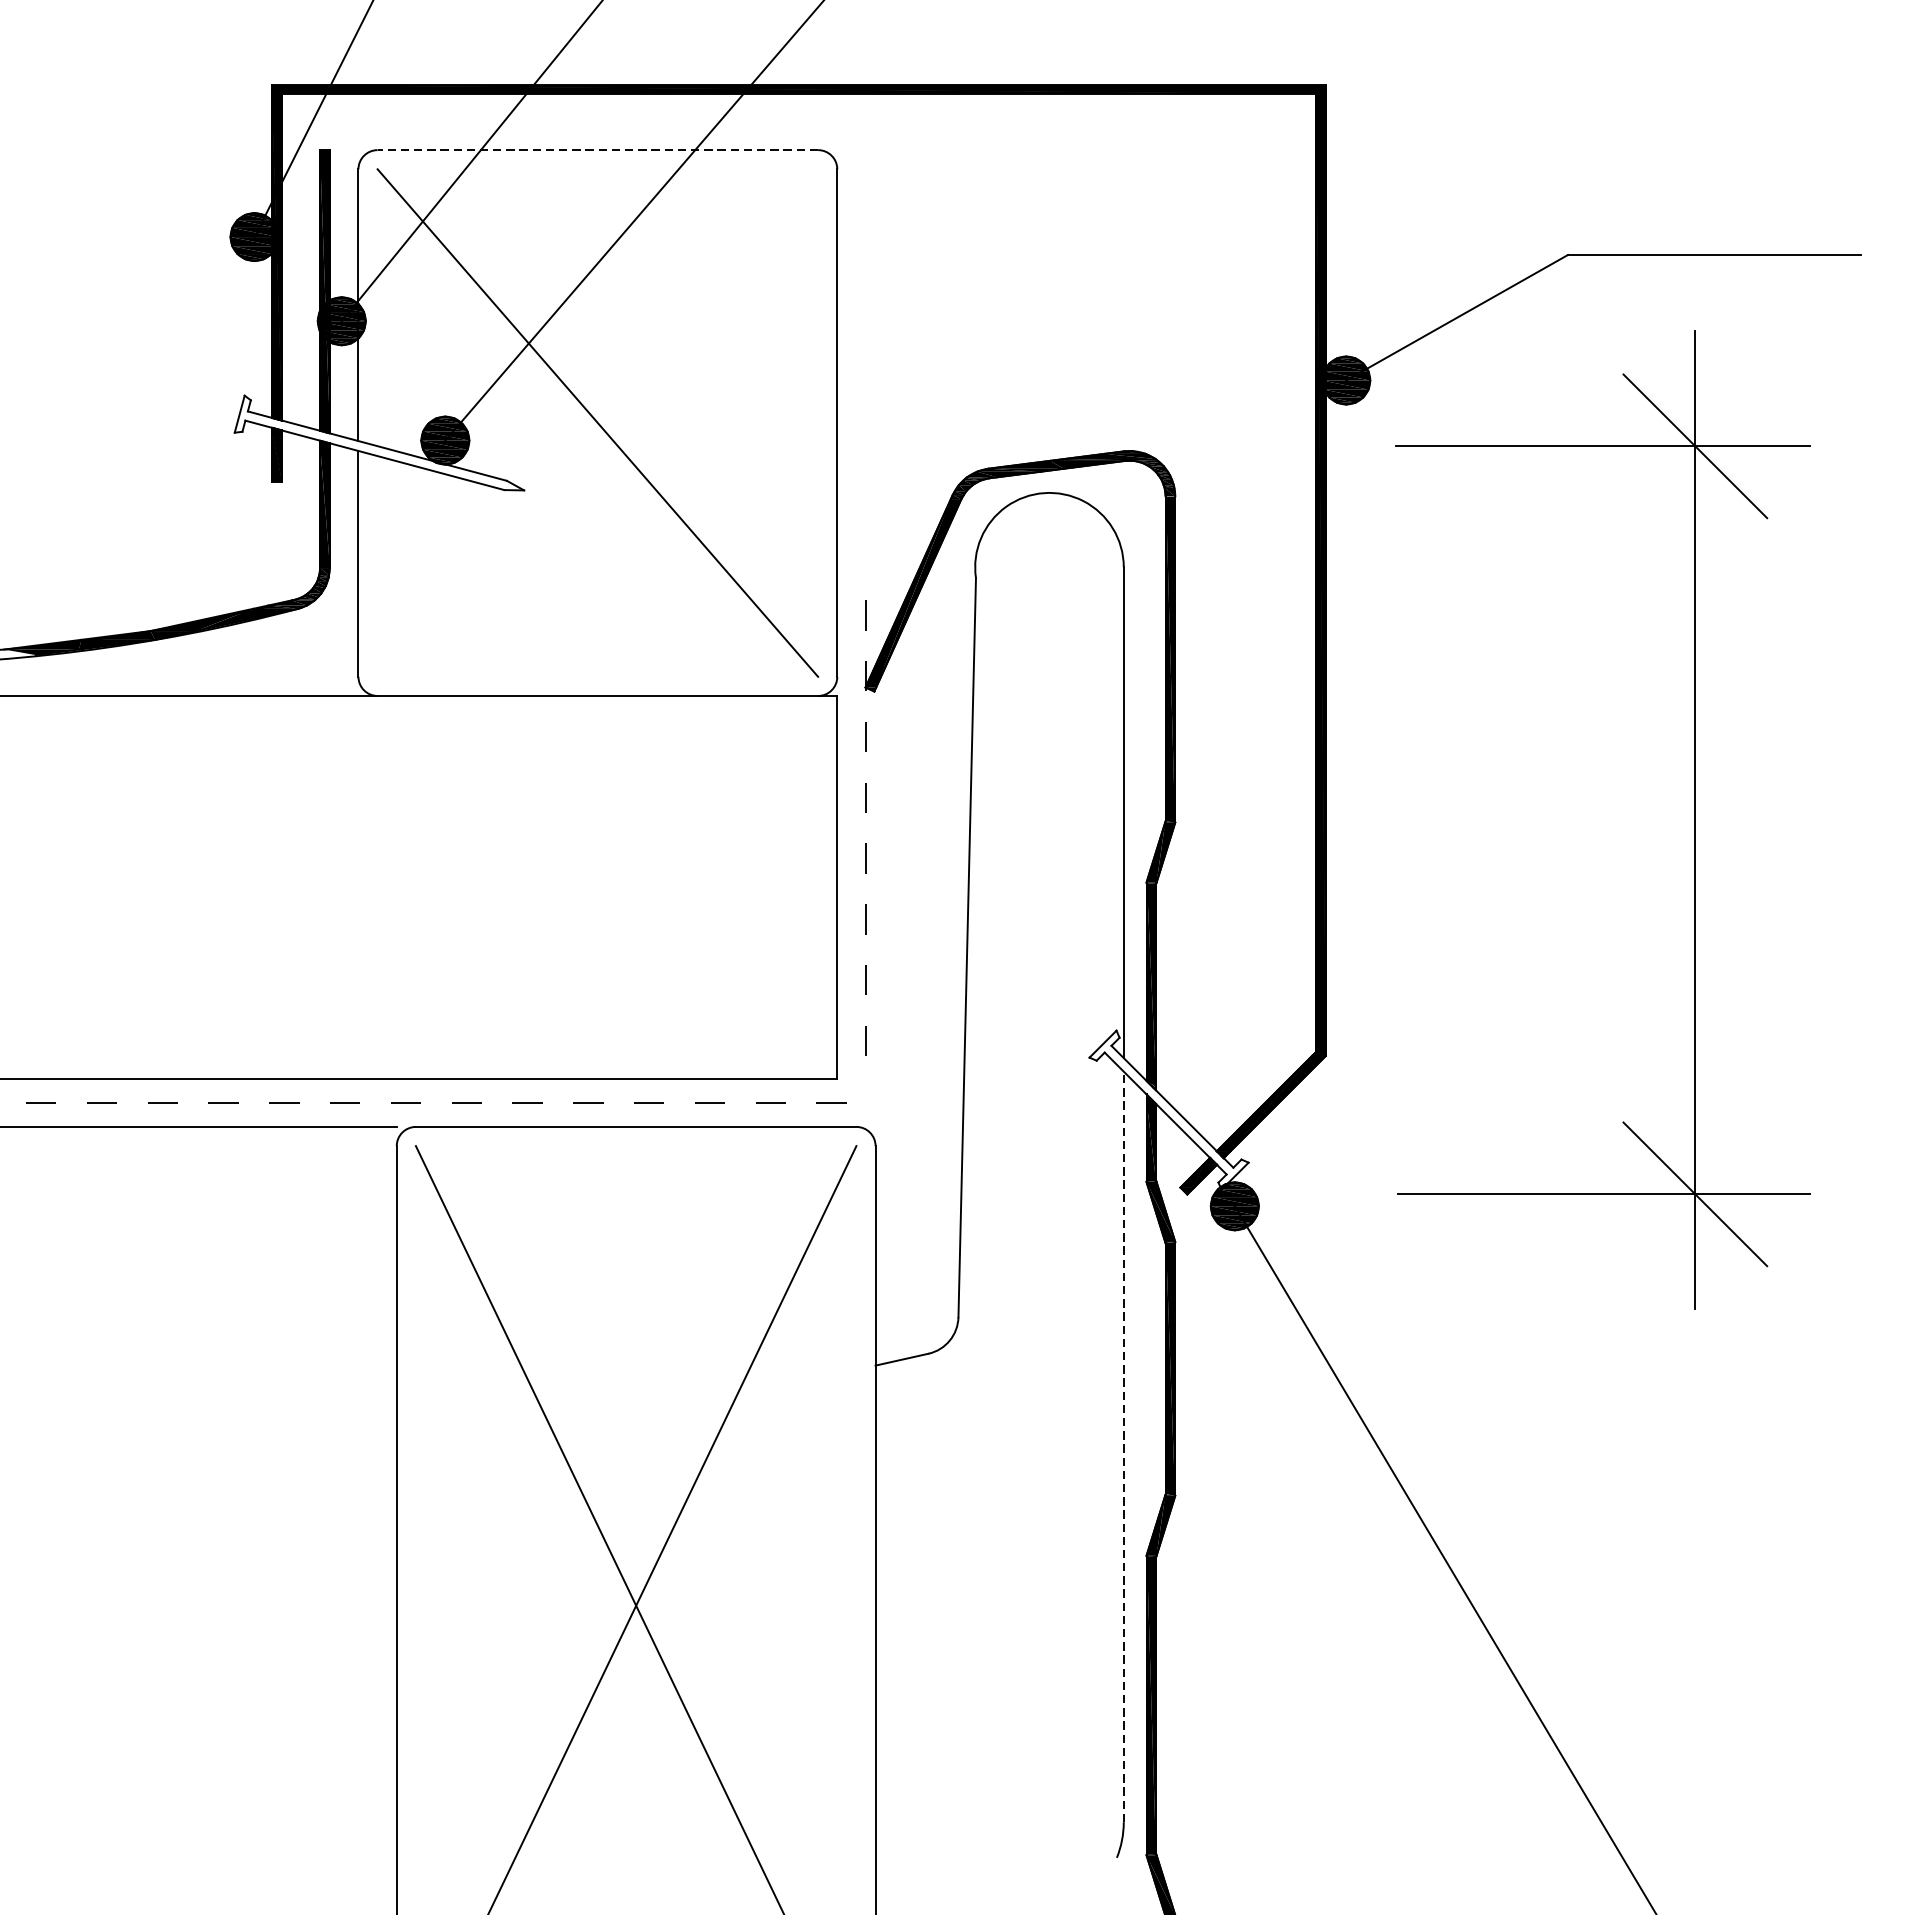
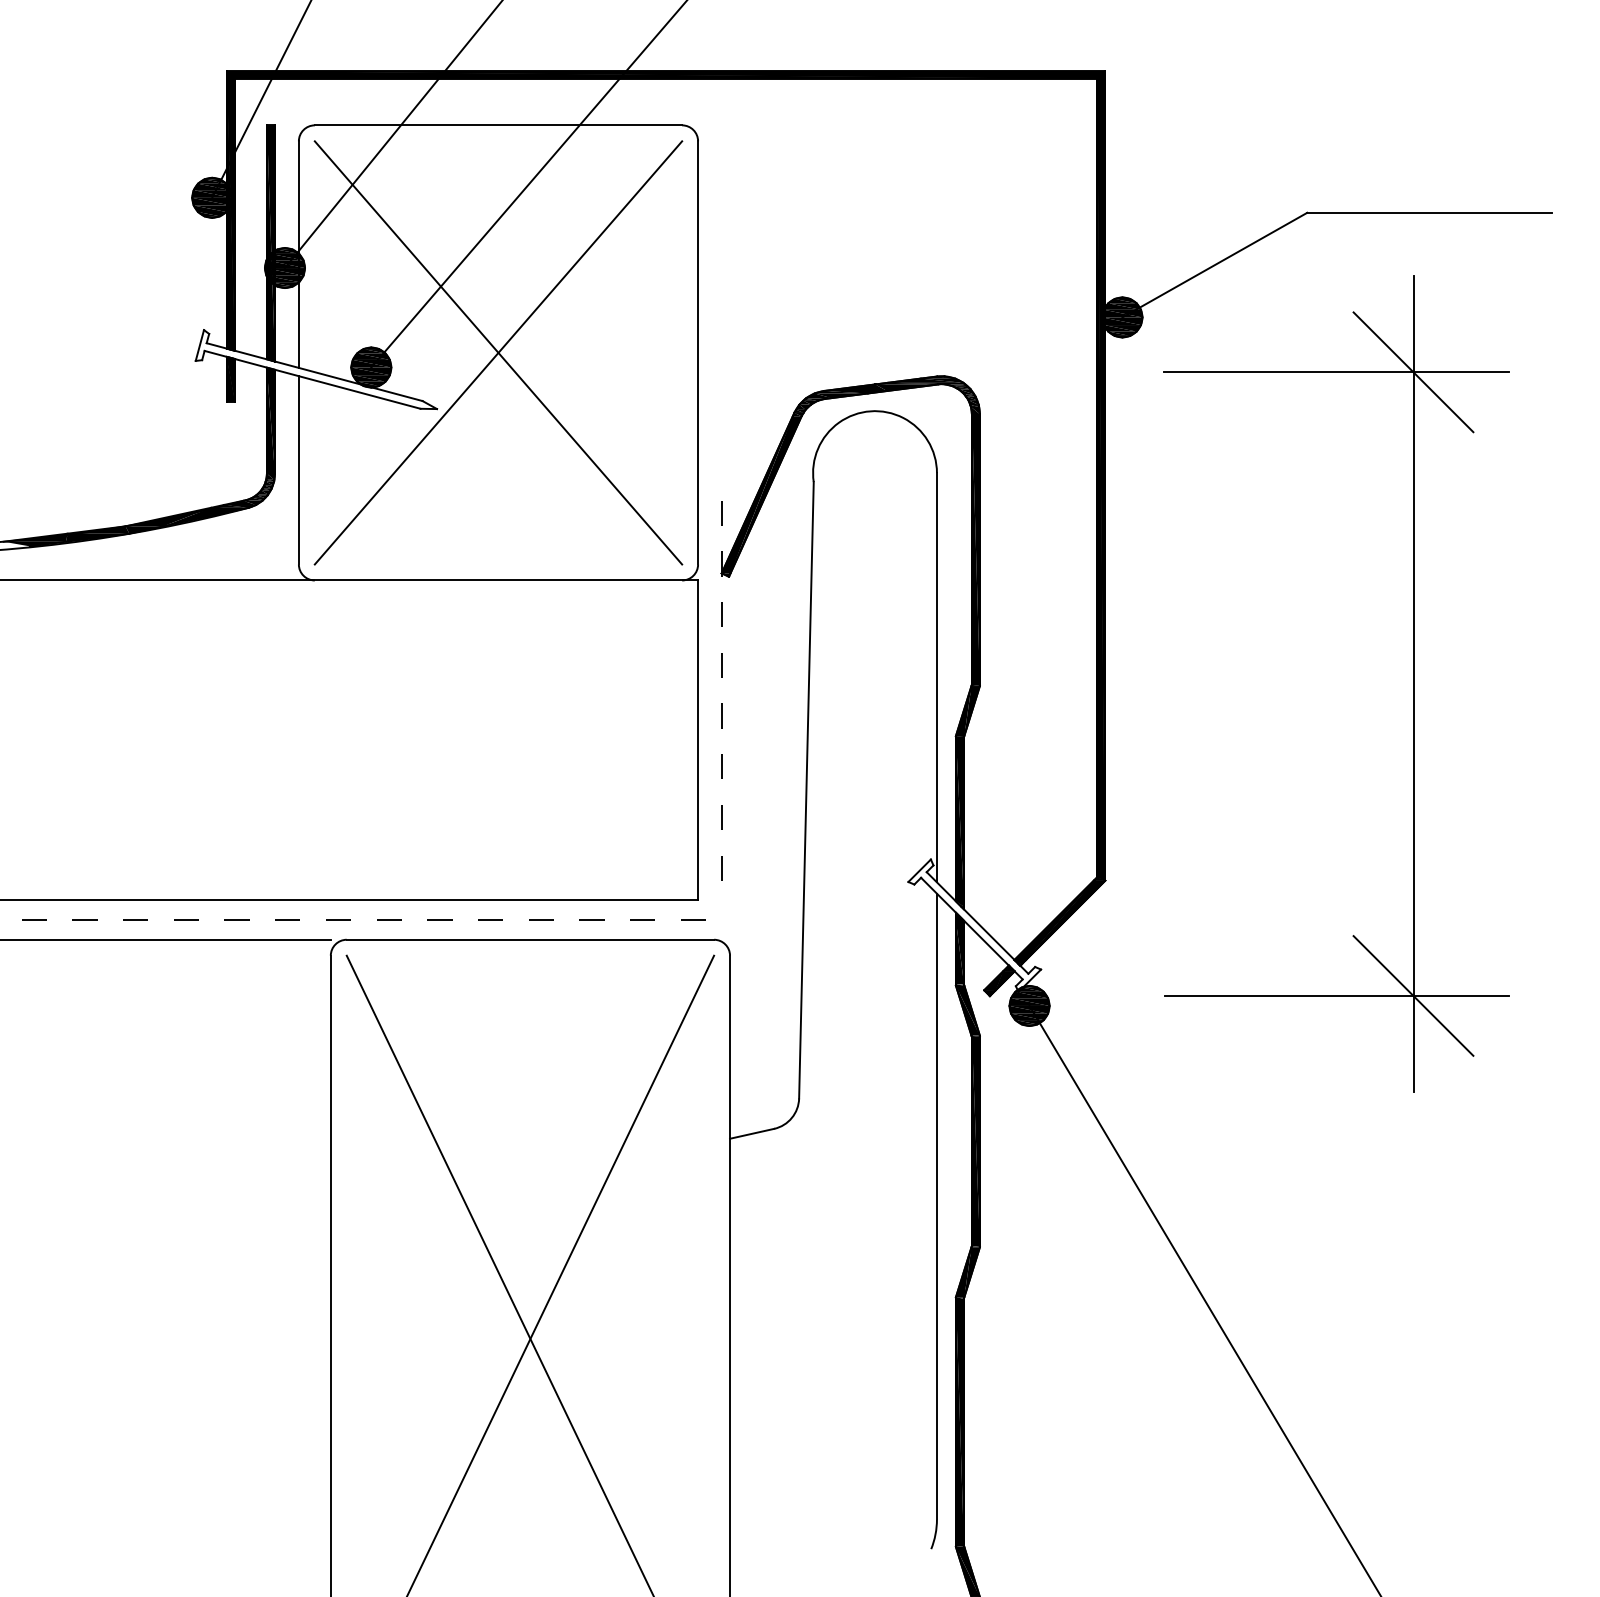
line: (597, 150) -> (498, 125), dashed -> solid
line: (597, 422) -> (498, 352), added
line: (1123, 1446) -> (936, 1206), dashed -> solid

